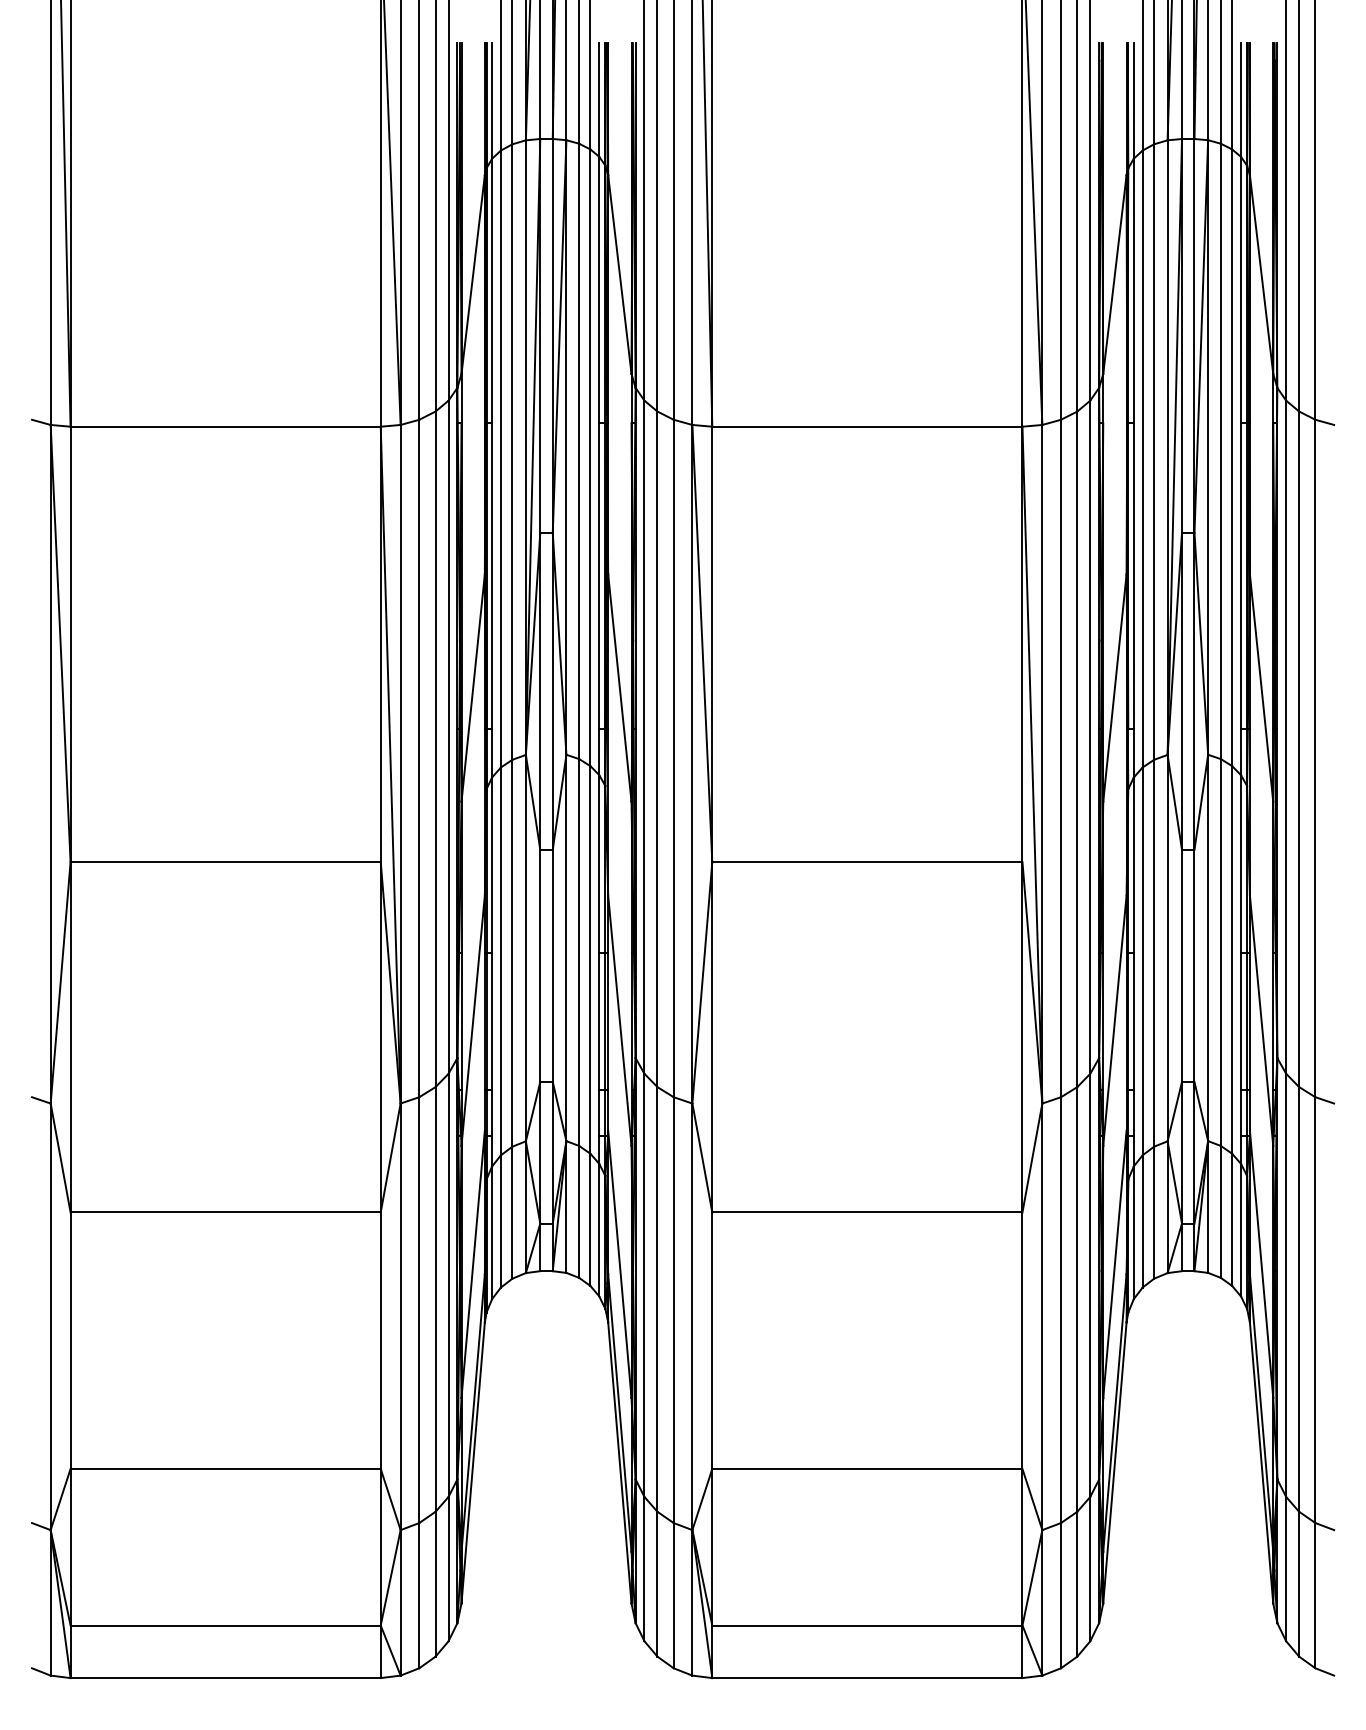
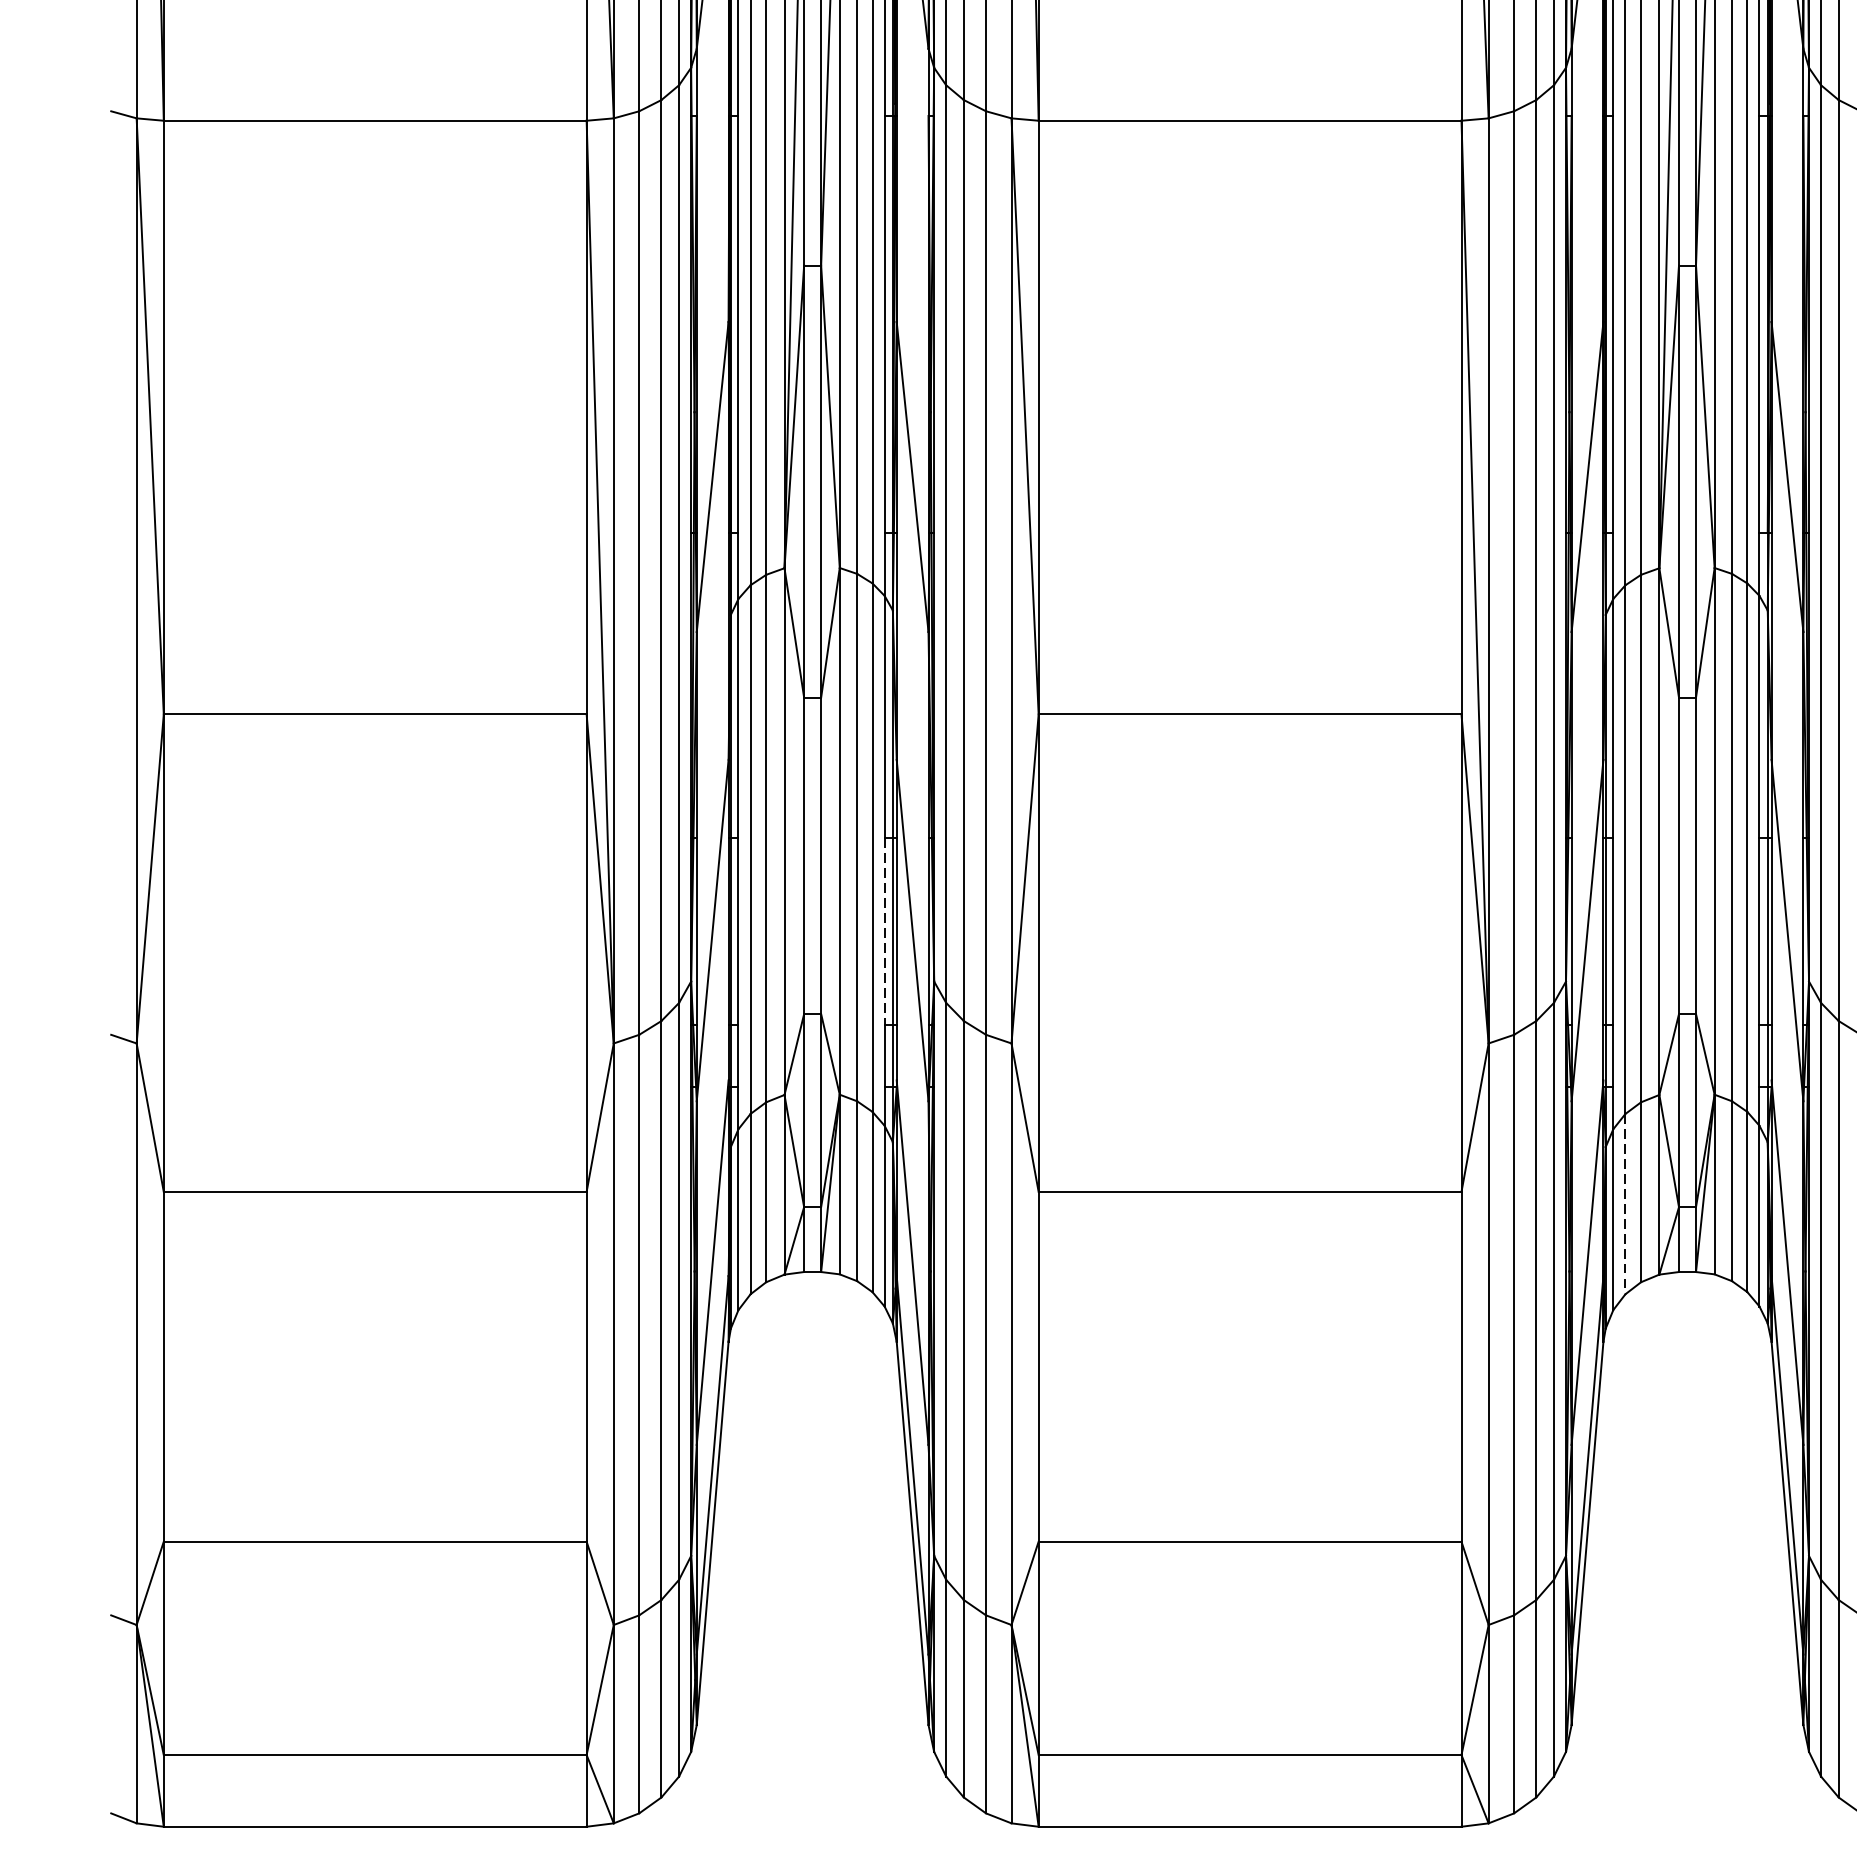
line: (599, 1021) -> (884, 931), solid -> dashed
line: (1142, 1221) -> (1625, 1204), solid -> dashed

